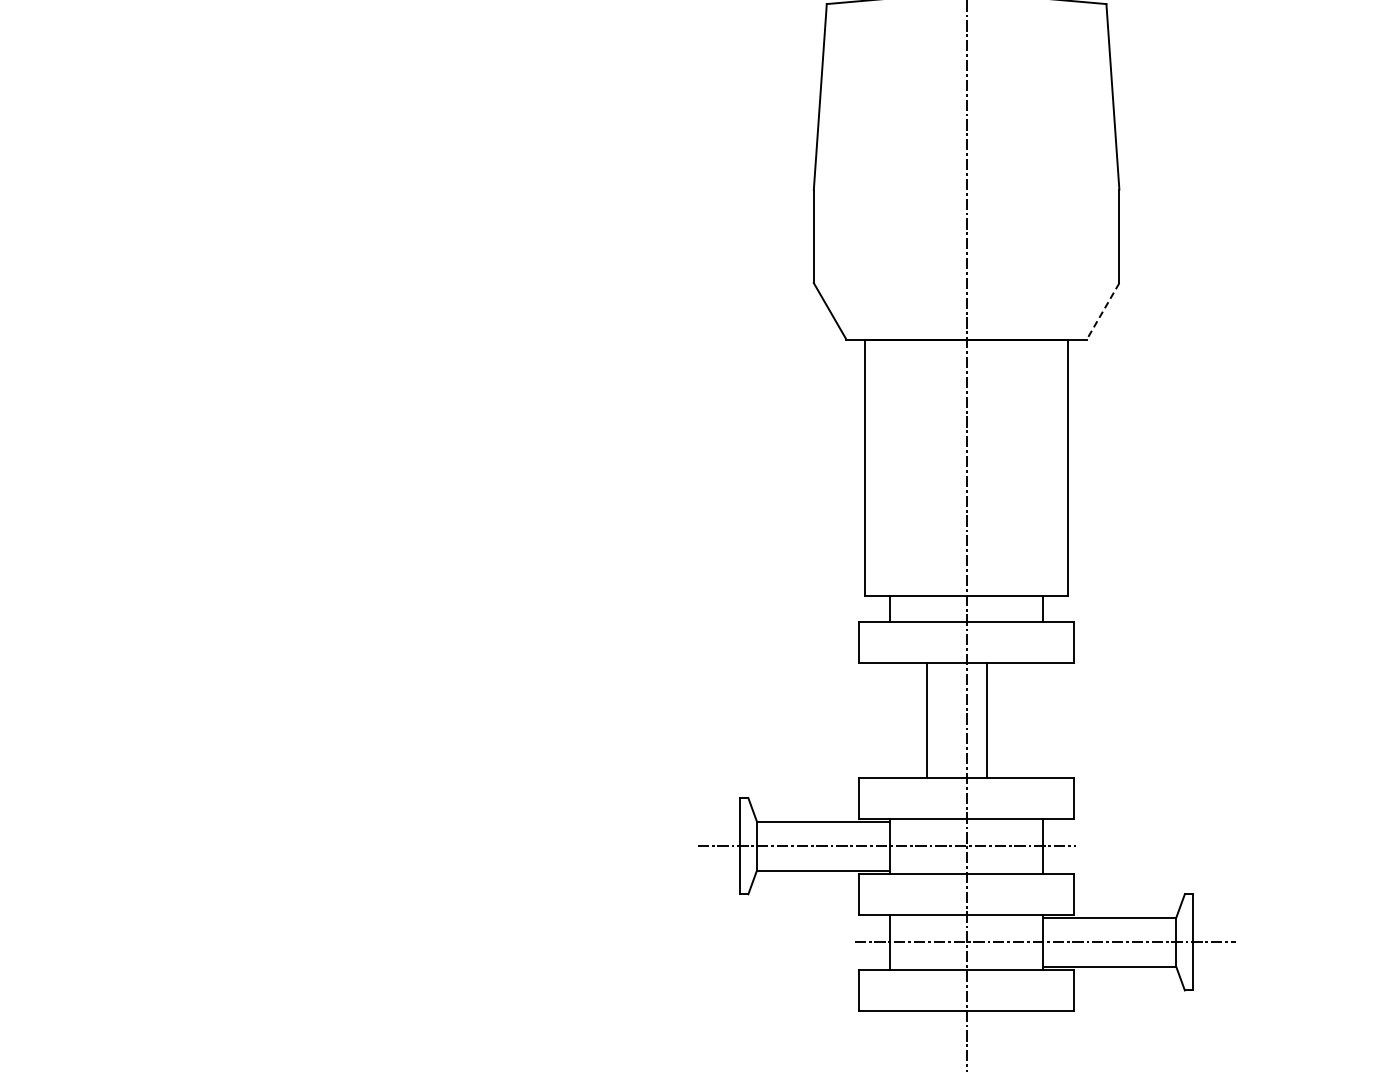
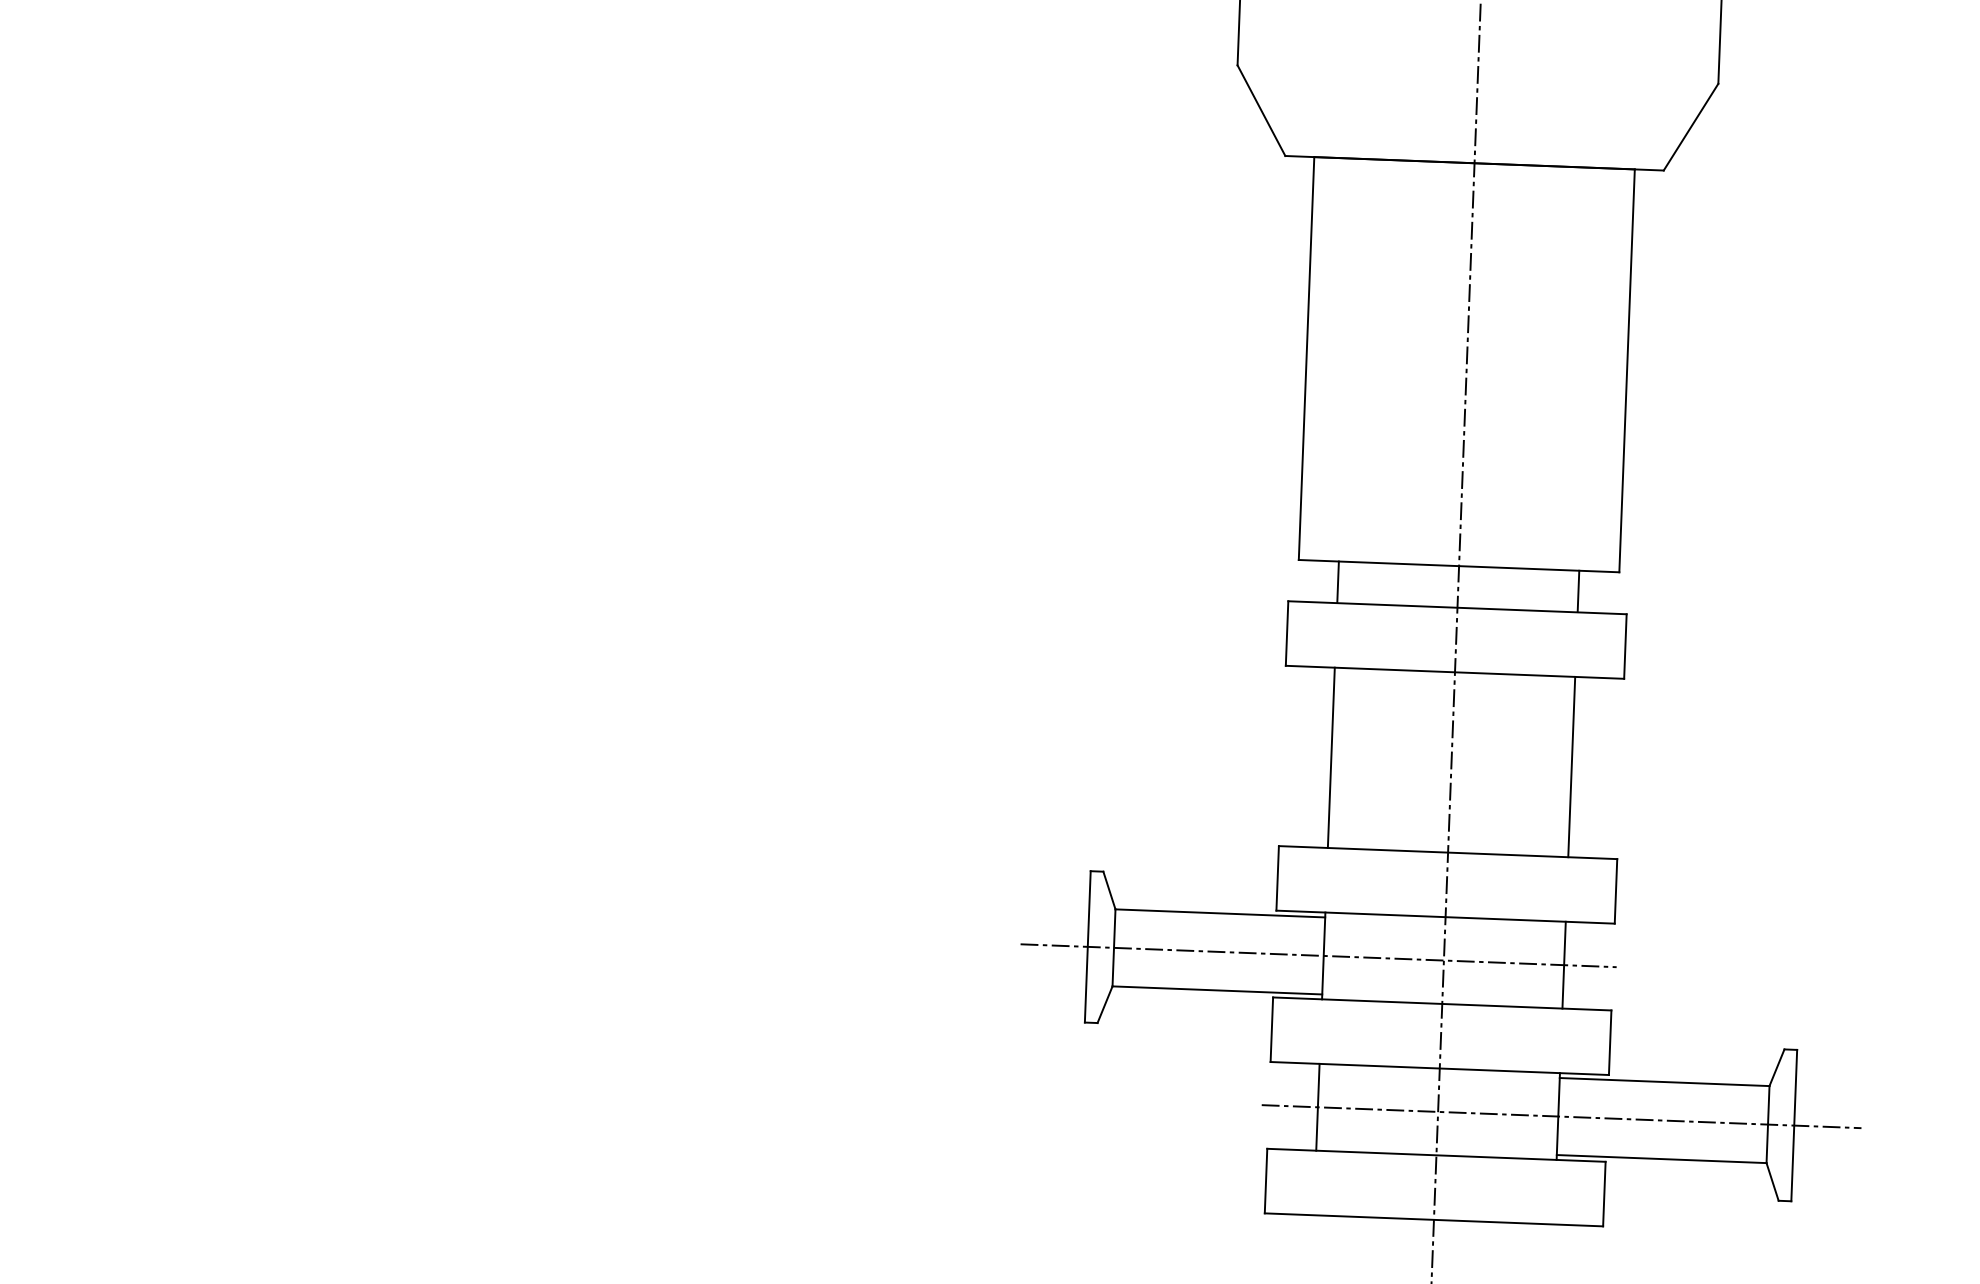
line: (1103, 311) -> (1691, 127), dashed -> solid
line: (927, 720) -> (1331, 758), moved
line: (986, 720) -> (1570, 767), moved

